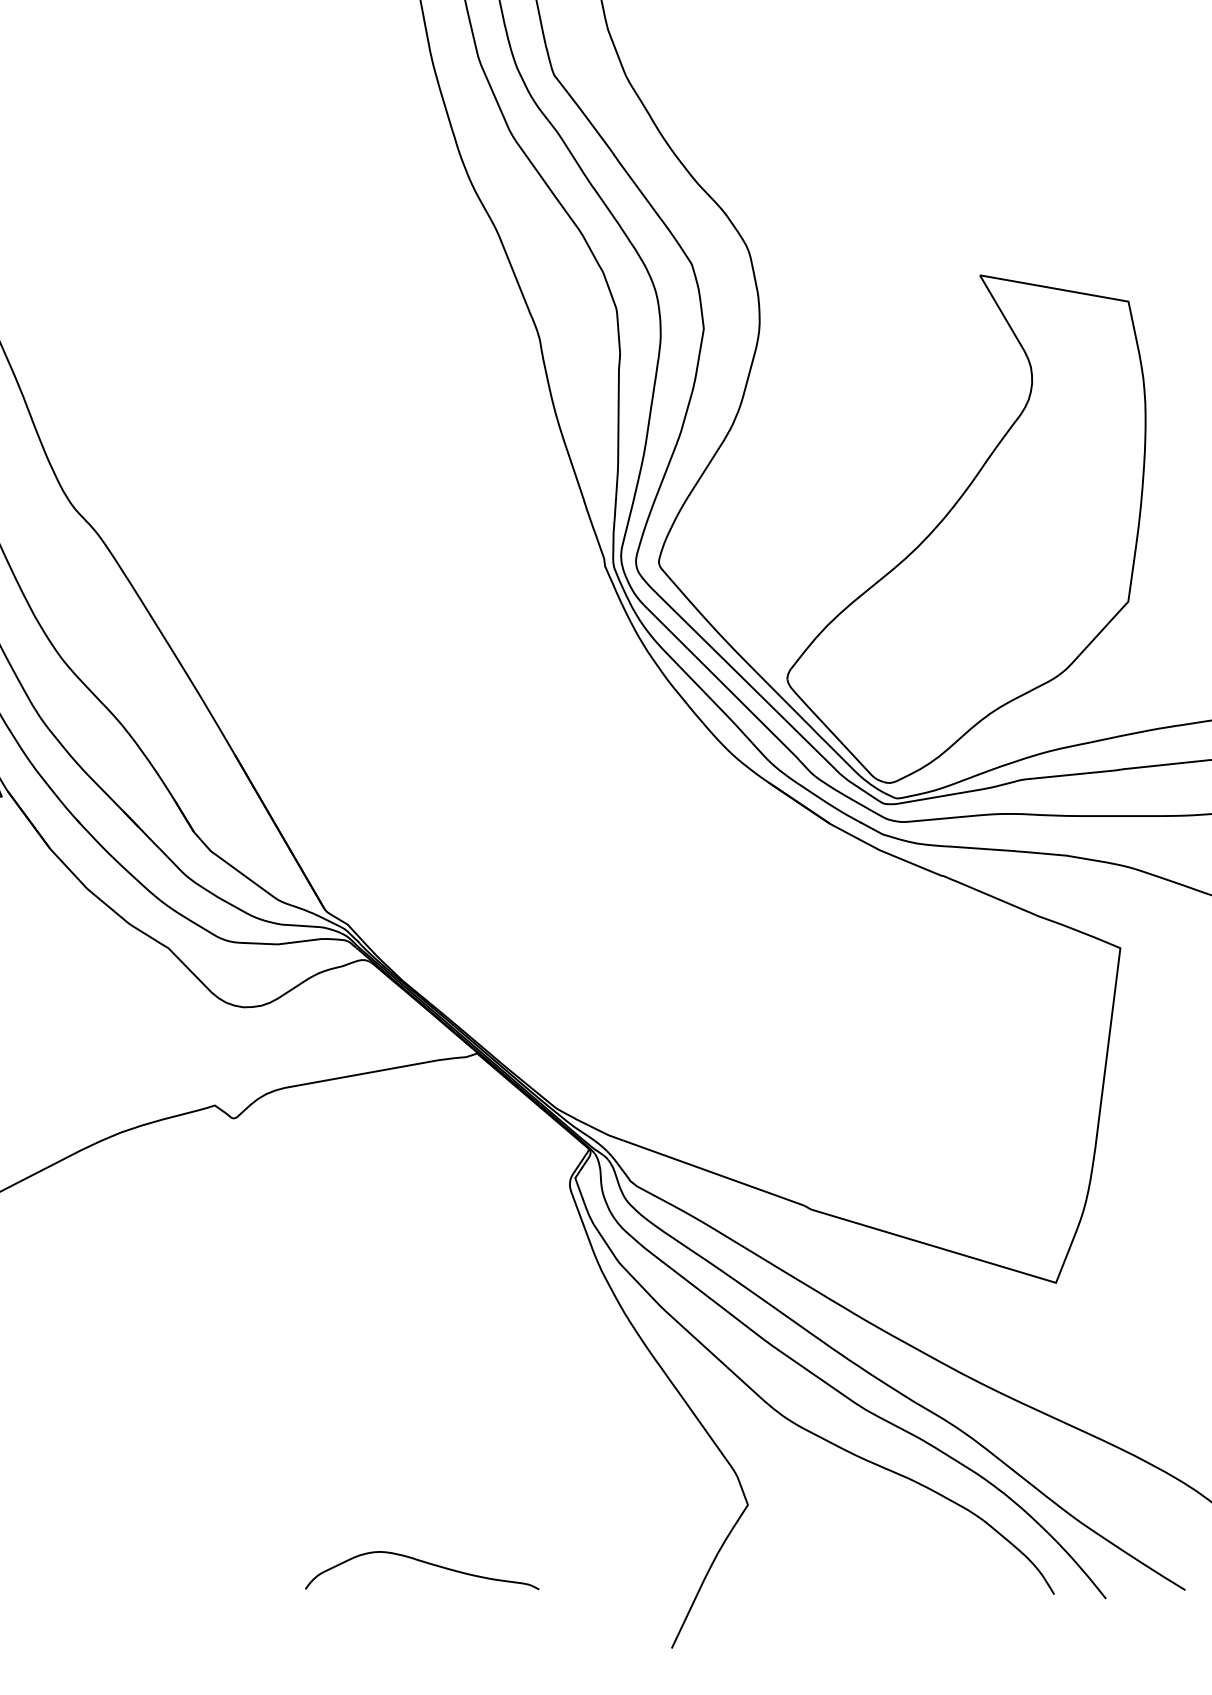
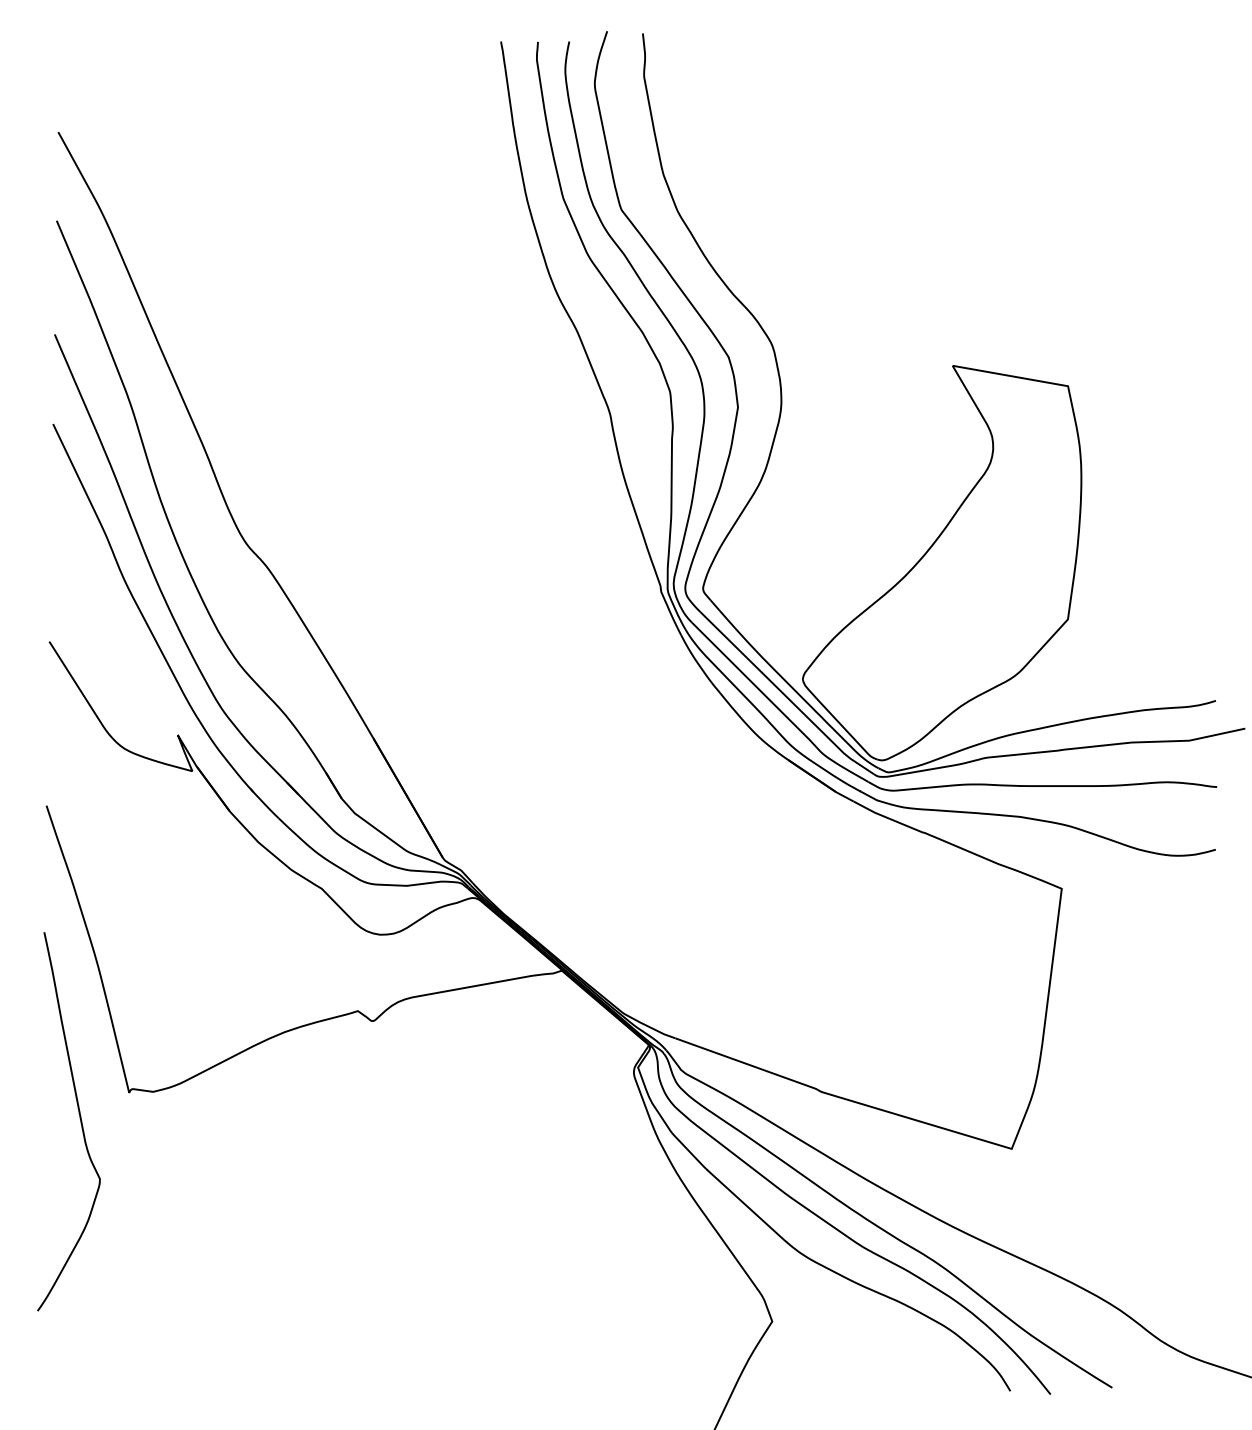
curve: (425, 1564) -> (521, 1367), removed

